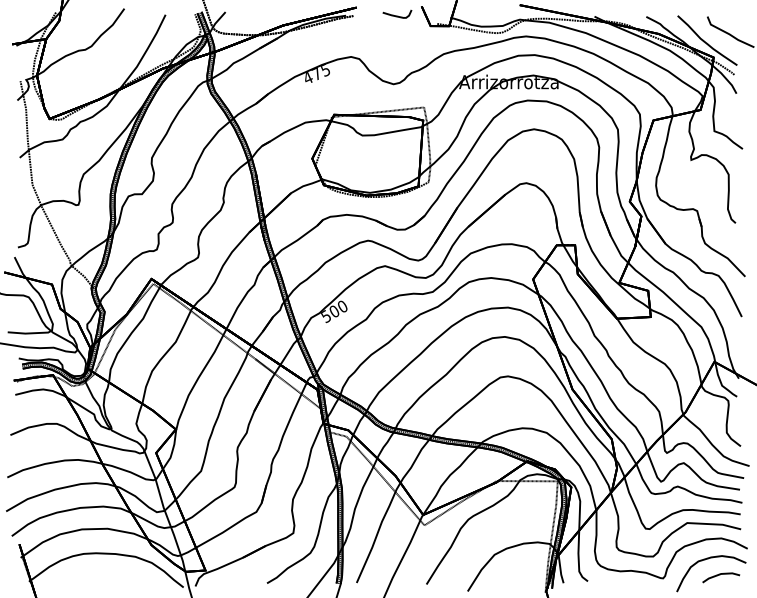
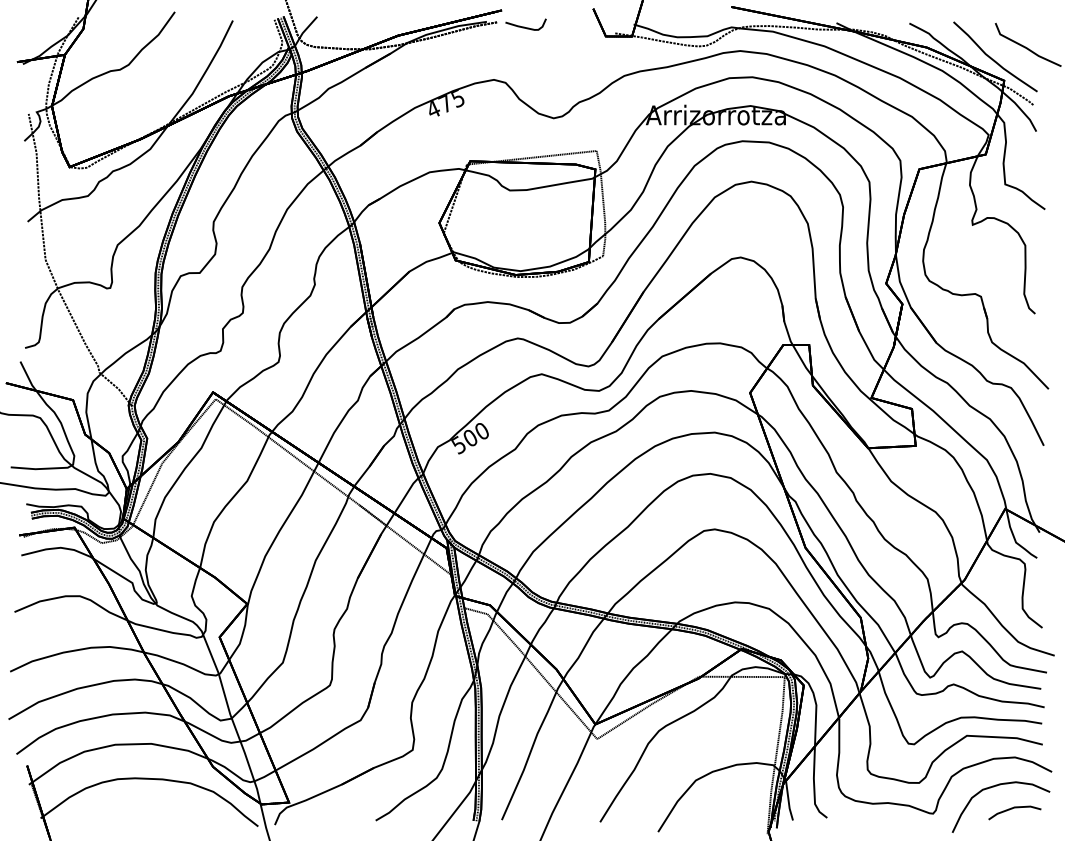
curve: (396, 15) -> (524, 26), moved

